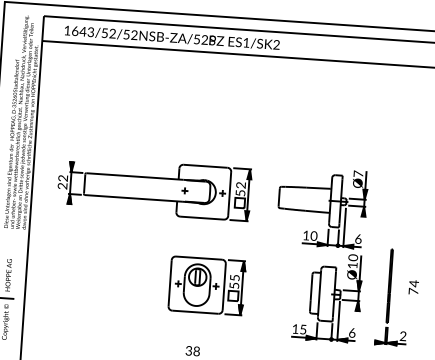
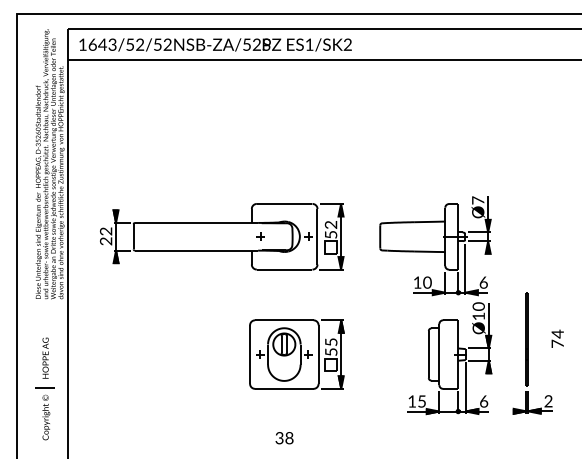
text: (172, 37) -> (215, 44), moved

